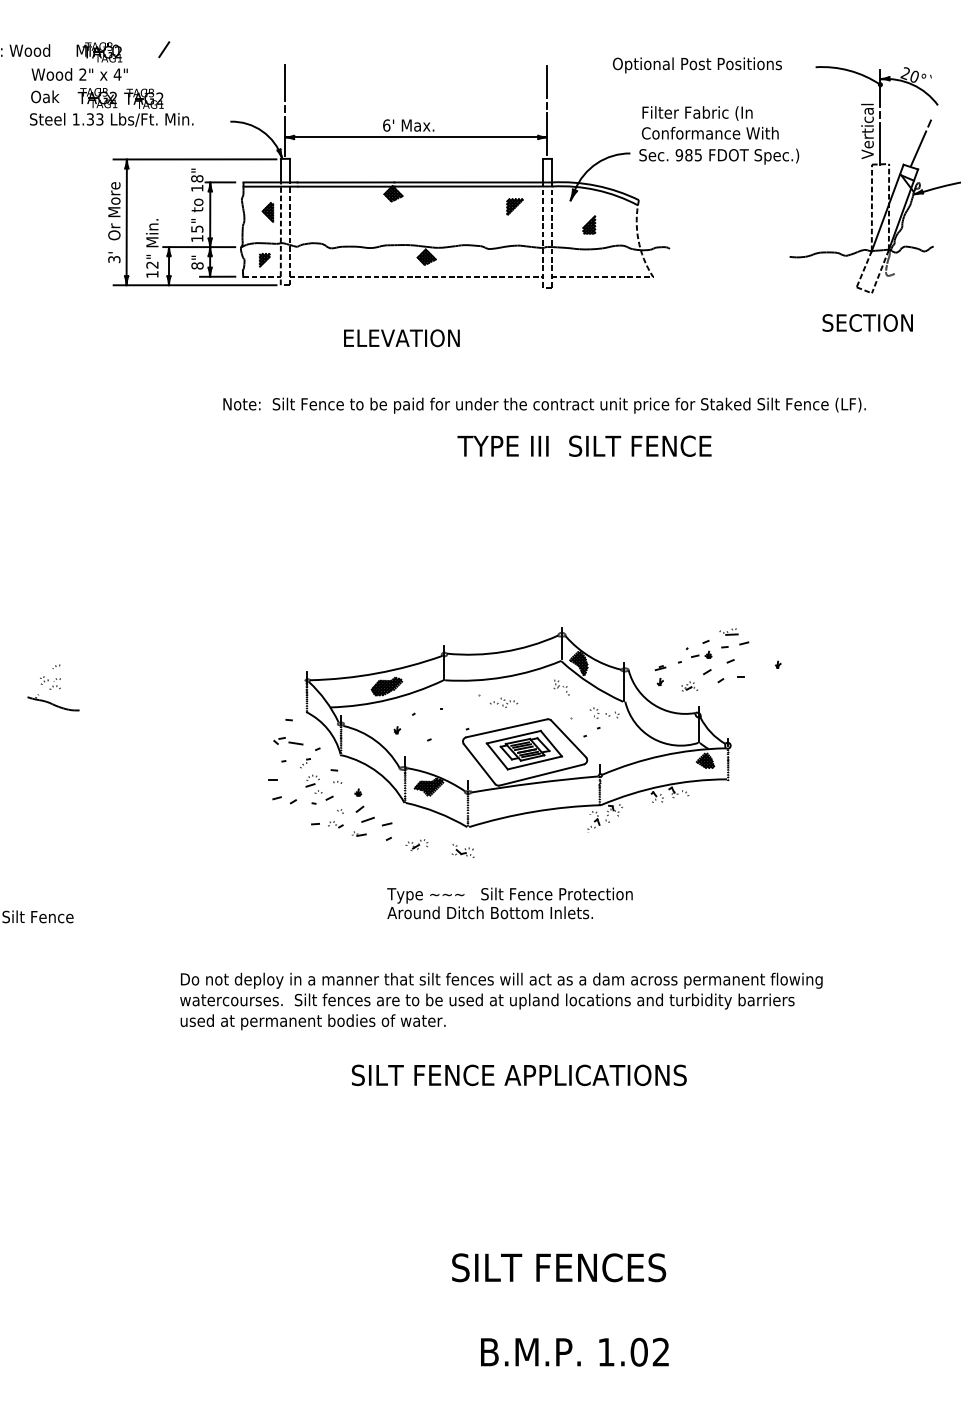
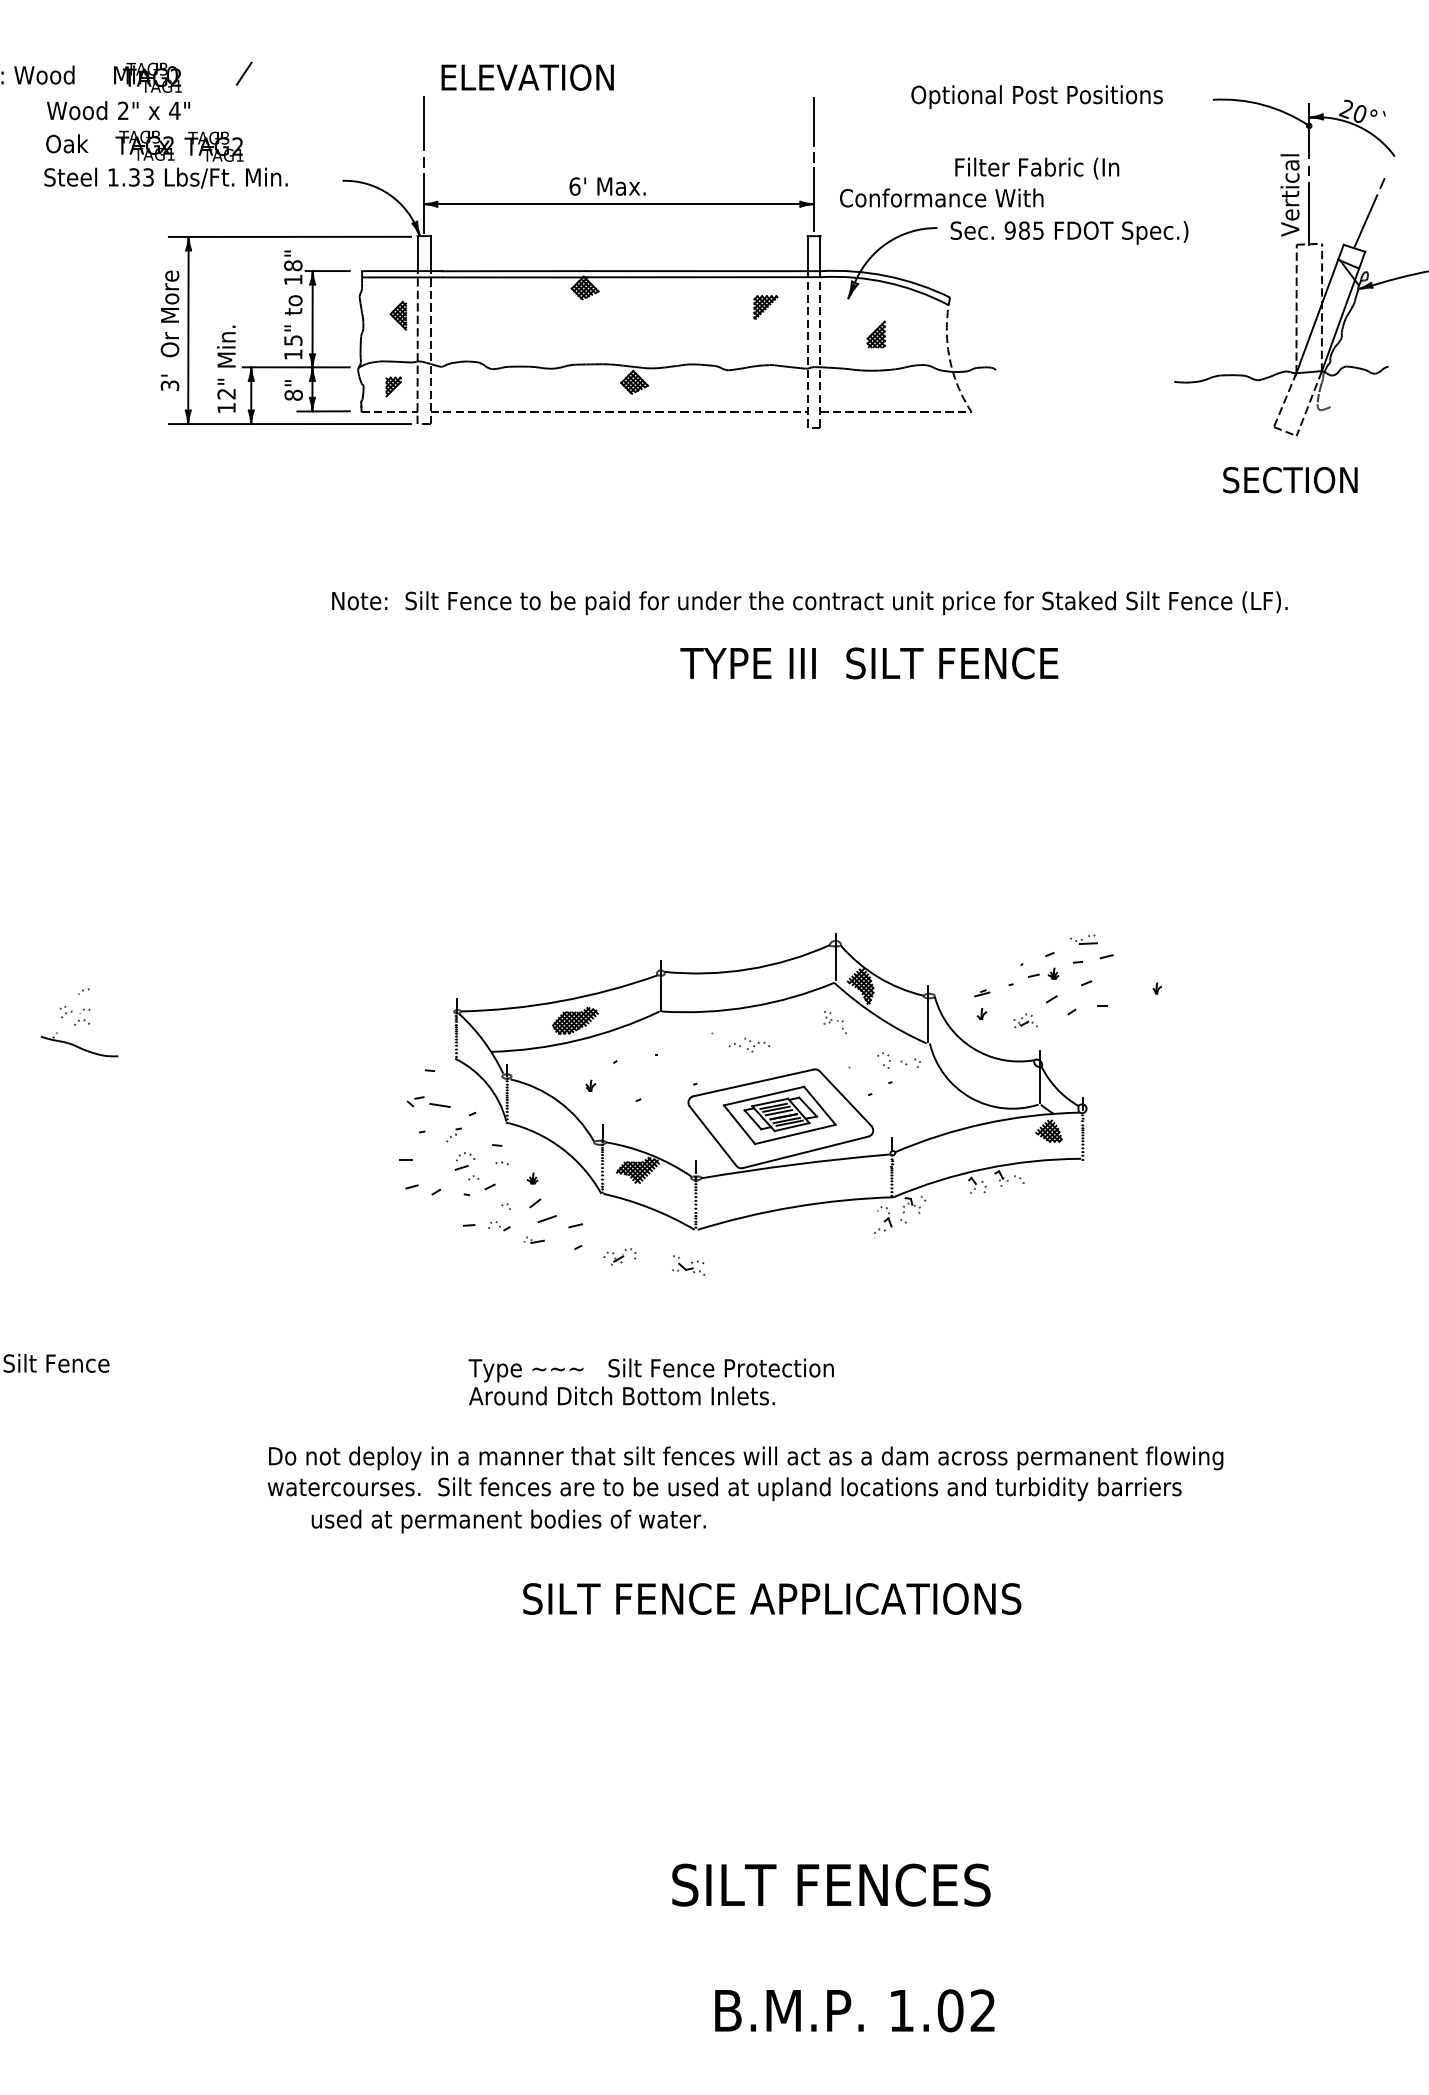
text: (709, 132) -> (940, 196), moved
text: (401, 338) -> (527, 77), moved
text: (509, 903) -> (650, 1382), moved
text: (312, 1022) -> (507, 1521), moved

